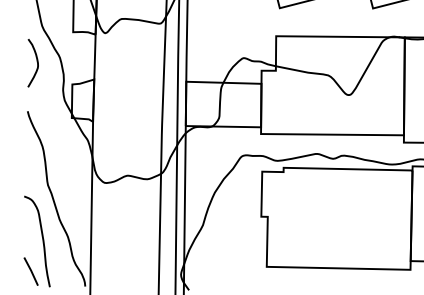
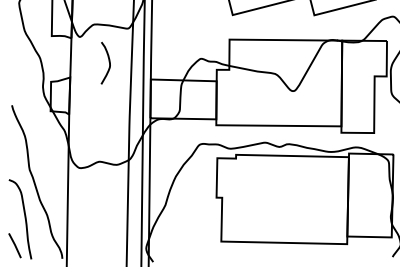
curve: (36, 61) -> (108, 61), moved

